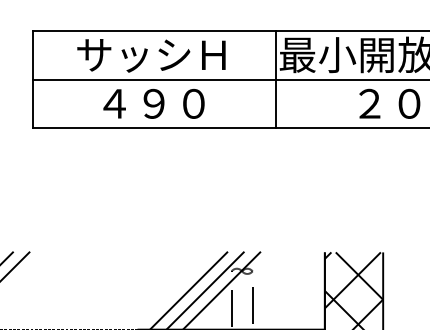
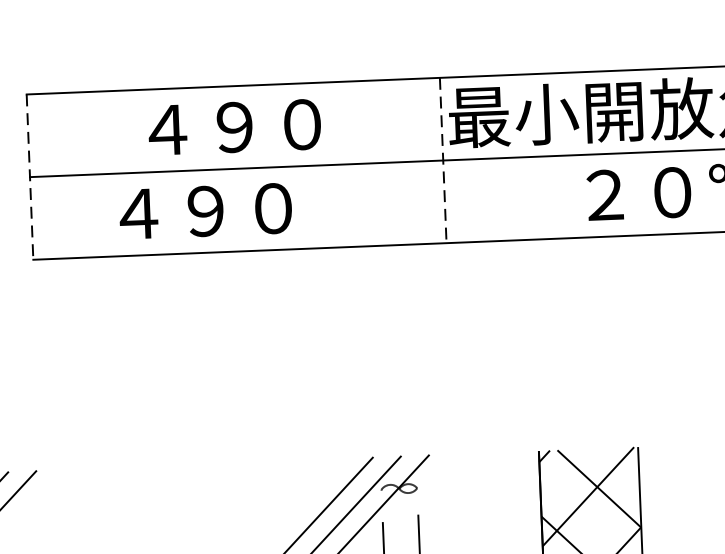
text: (151, 55) -> (230, 127), サッシＨ -> ４９０
line: (32, 79) -> (29, 176), solid -> dashed
line: (275, 79) -> (443, 160), solid -> dashed
text: (153, 103) -> (204, 210), moved

